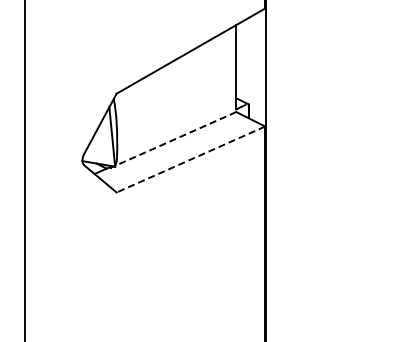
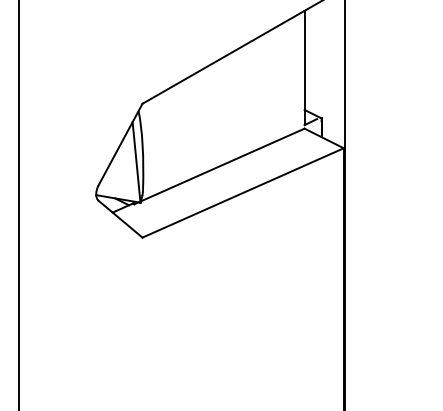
line: (175, 139) -> (222, 165), dashed -> solid
line: (190, 159) -> (242, 192), dashed -> solid

